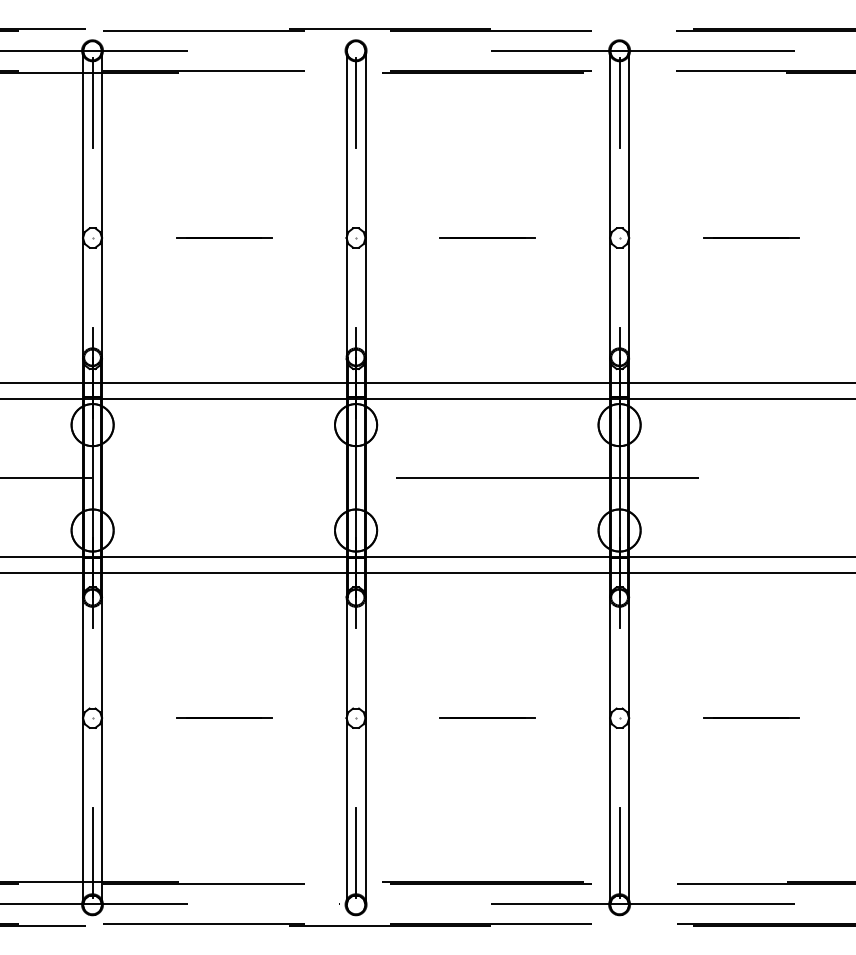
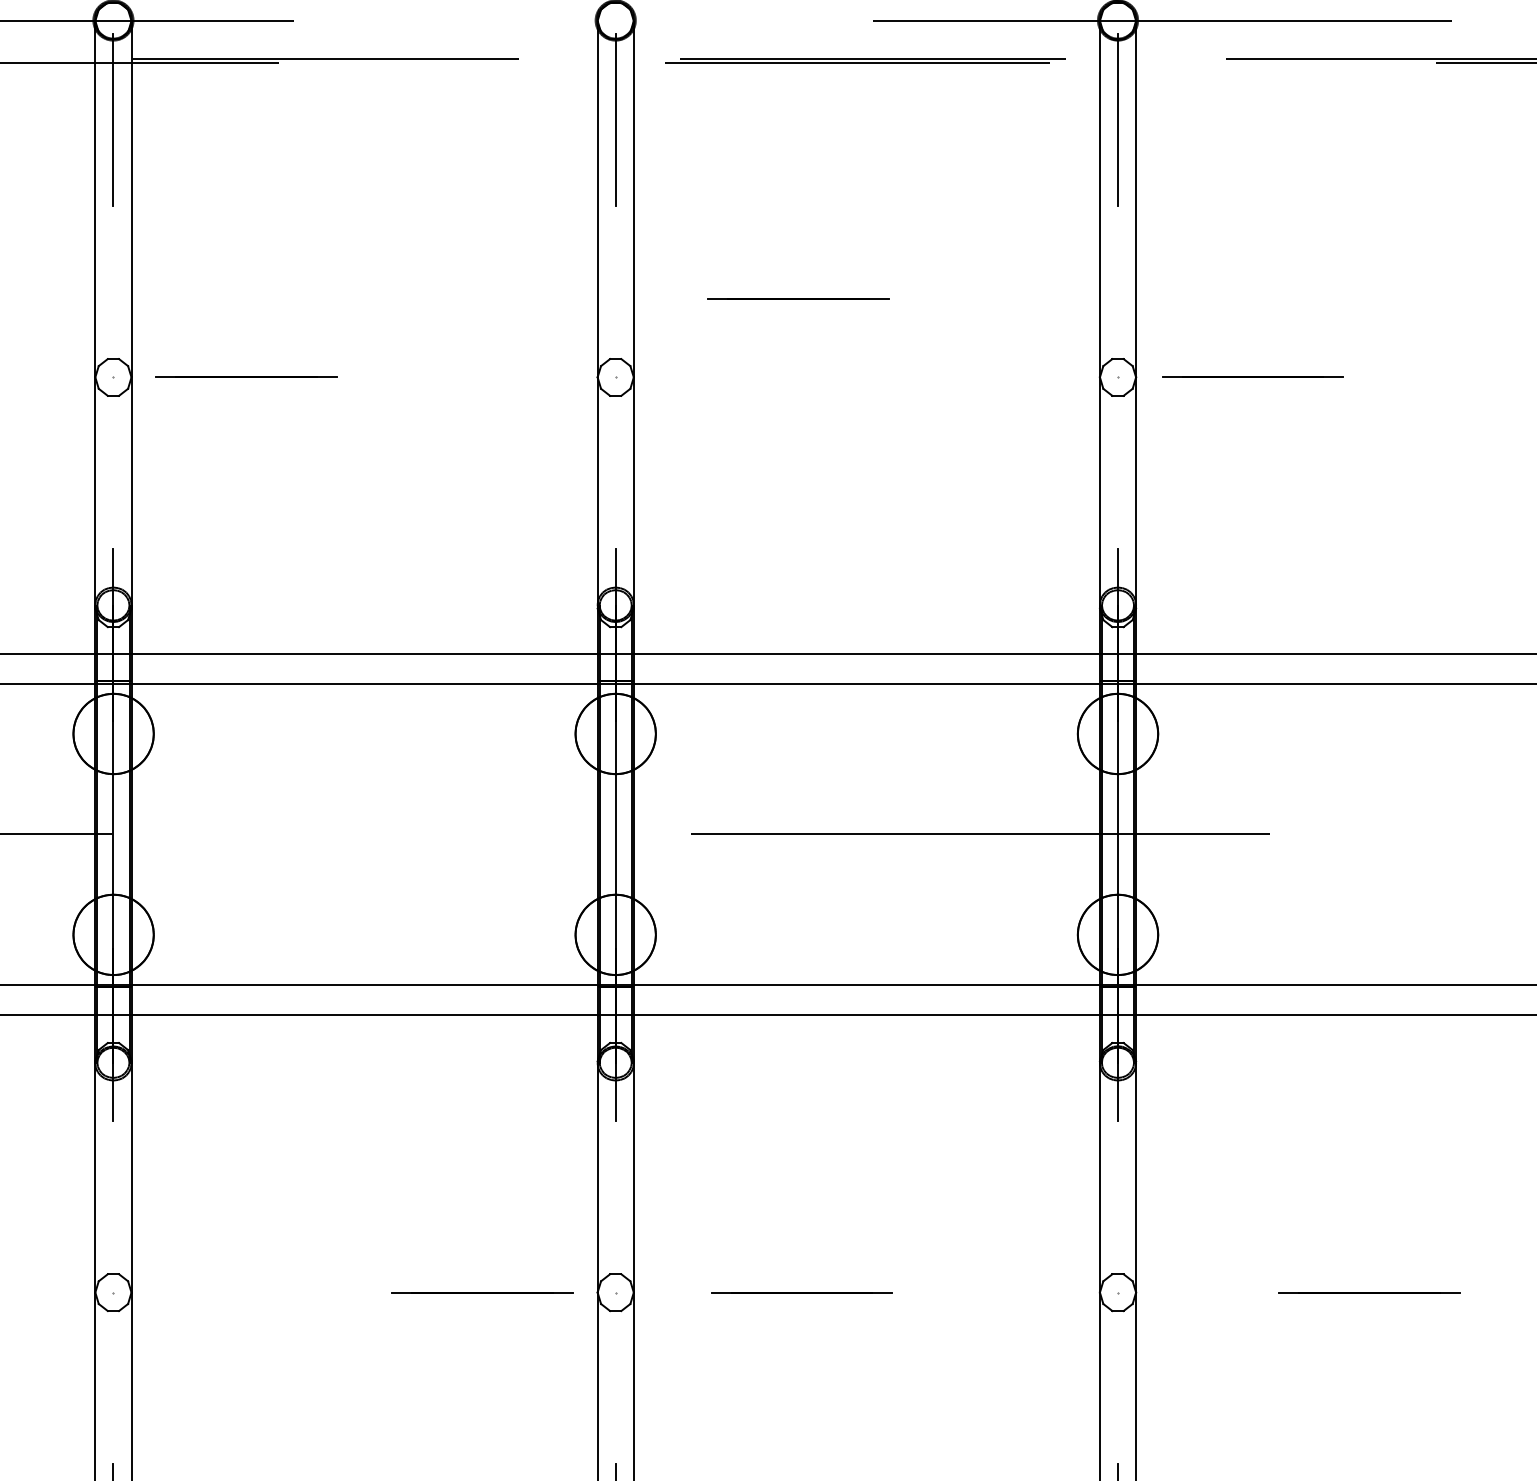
line: (224, 237) -> (246, 376), moved
line: (487, 237) -> (797, 298), moved
line: (751, 237) -> (1253, 376), moved
line: (224, 717) -> (483, 1291), moved
line: (487, 717) -> (801, 1291), moved

